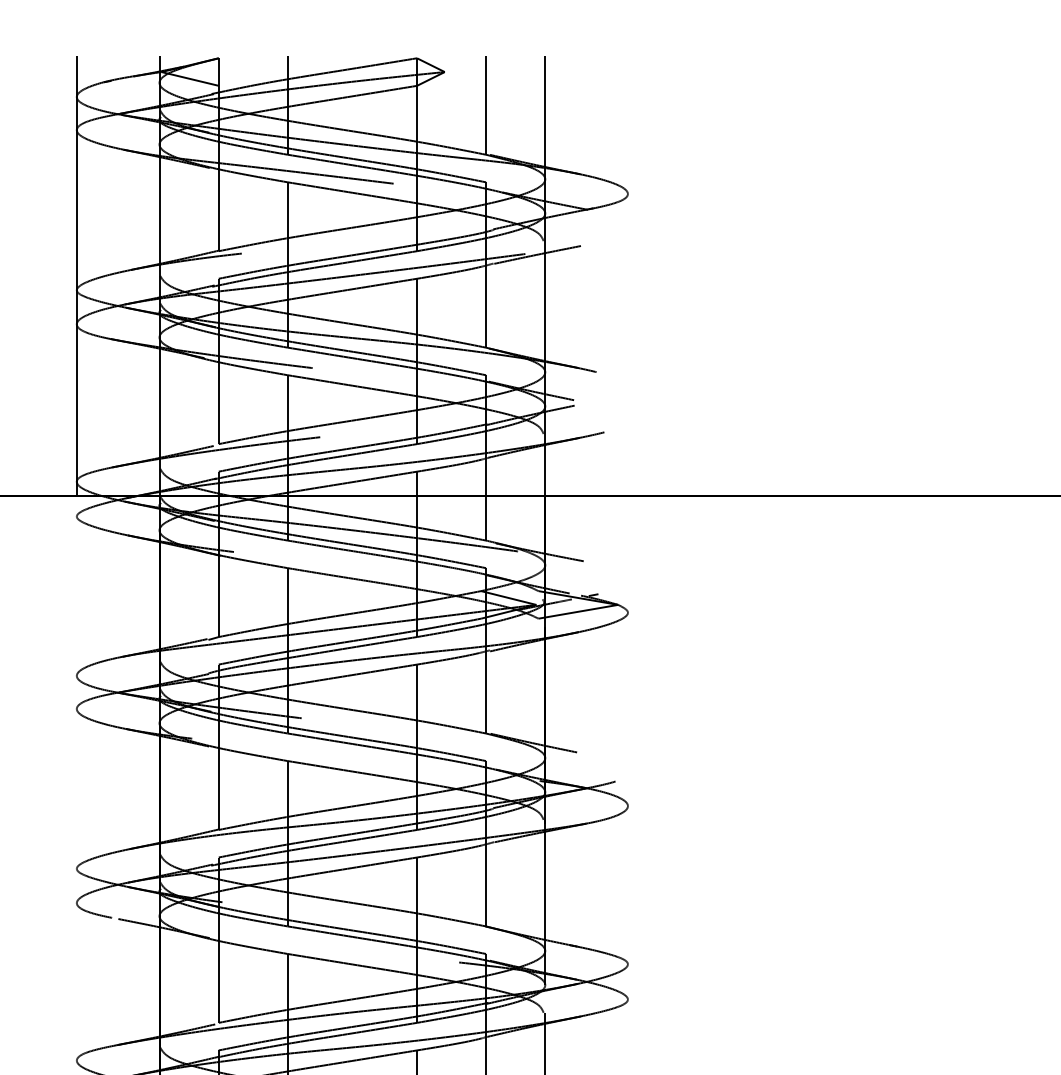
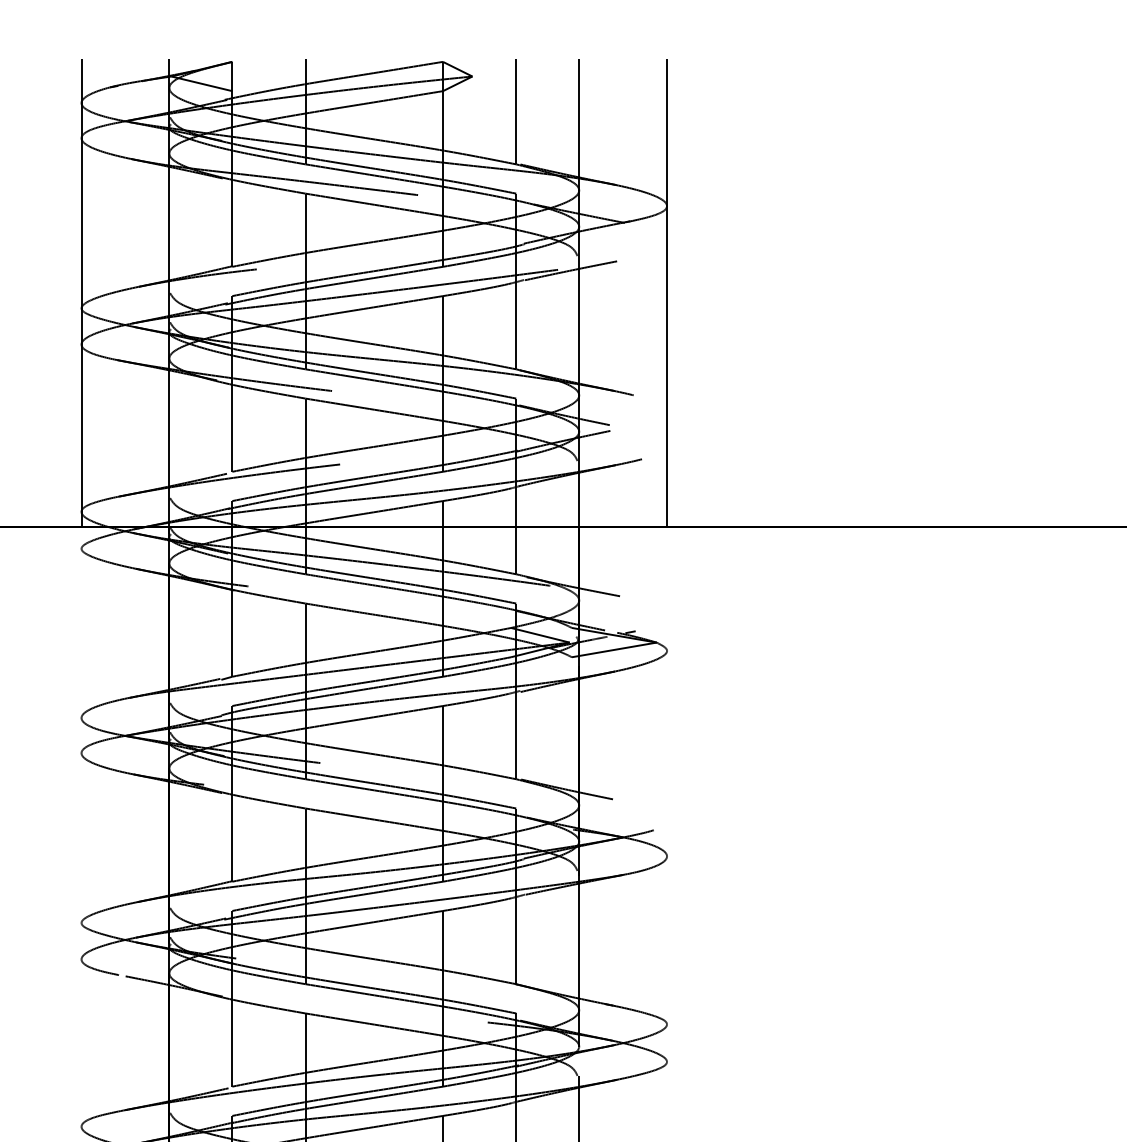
line: (628, 275) -> (667, 292), added

